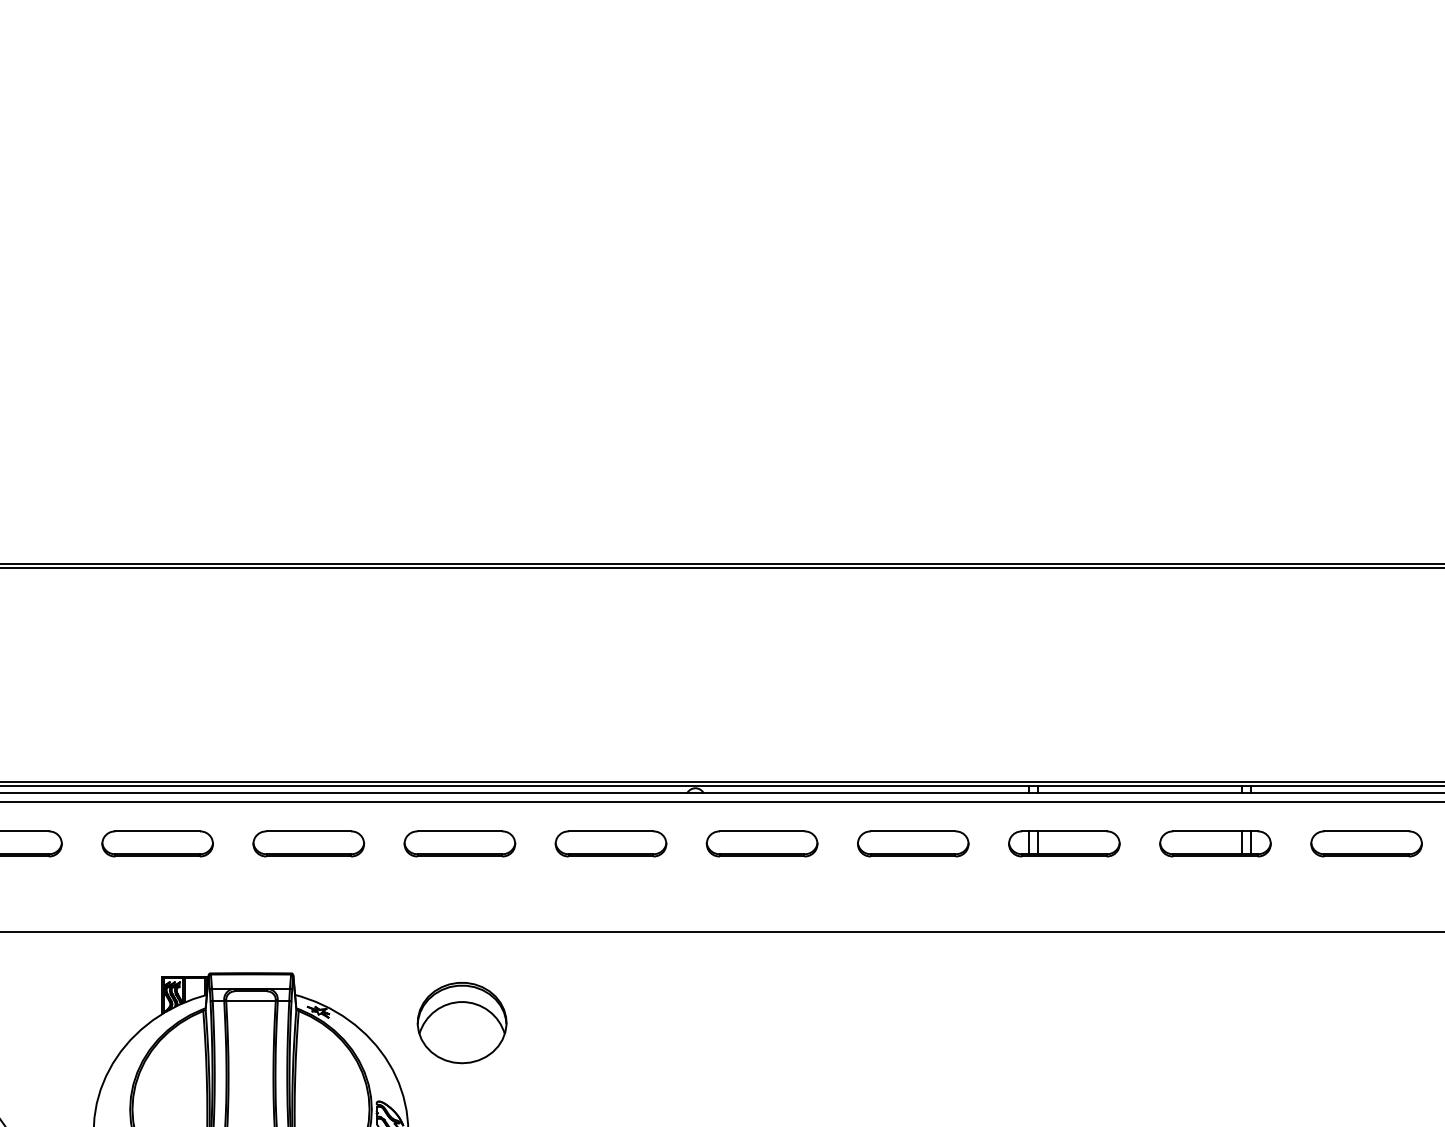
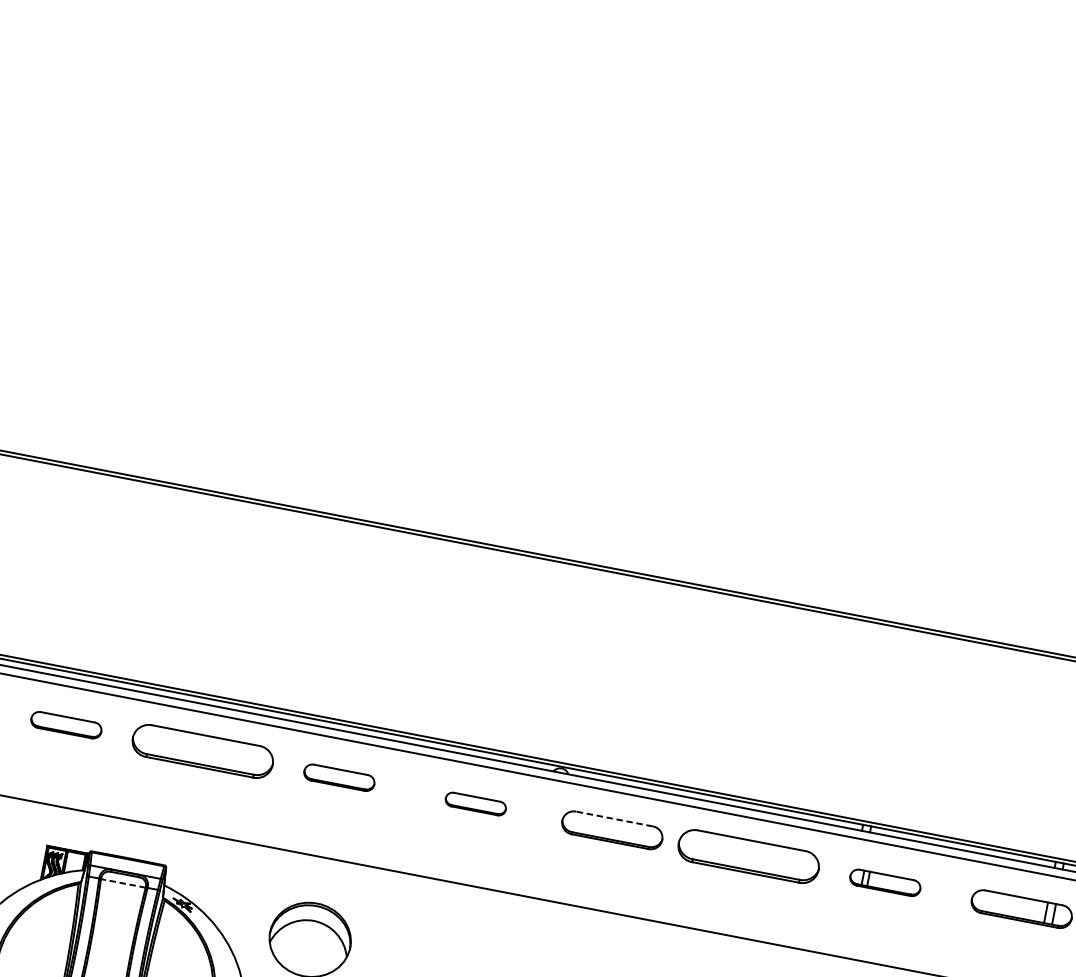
line: (761, 831) -> (613, 818), solid -> dashed
part: (157, 843) -> (66, 724), size x0.7
part: (308, 843) -> (202, 751), size x1.4
part: (459, 843) -> (339, 777), size x0.7
part: (610, 843) -> (475, 803), size x0.6
part: (913, 843) -> (749, 856), size x1.4
part: (1064, 843) -> (885, 882), size x0.7
line: (251, 1001) -> (123, 883), solid -> dashed

